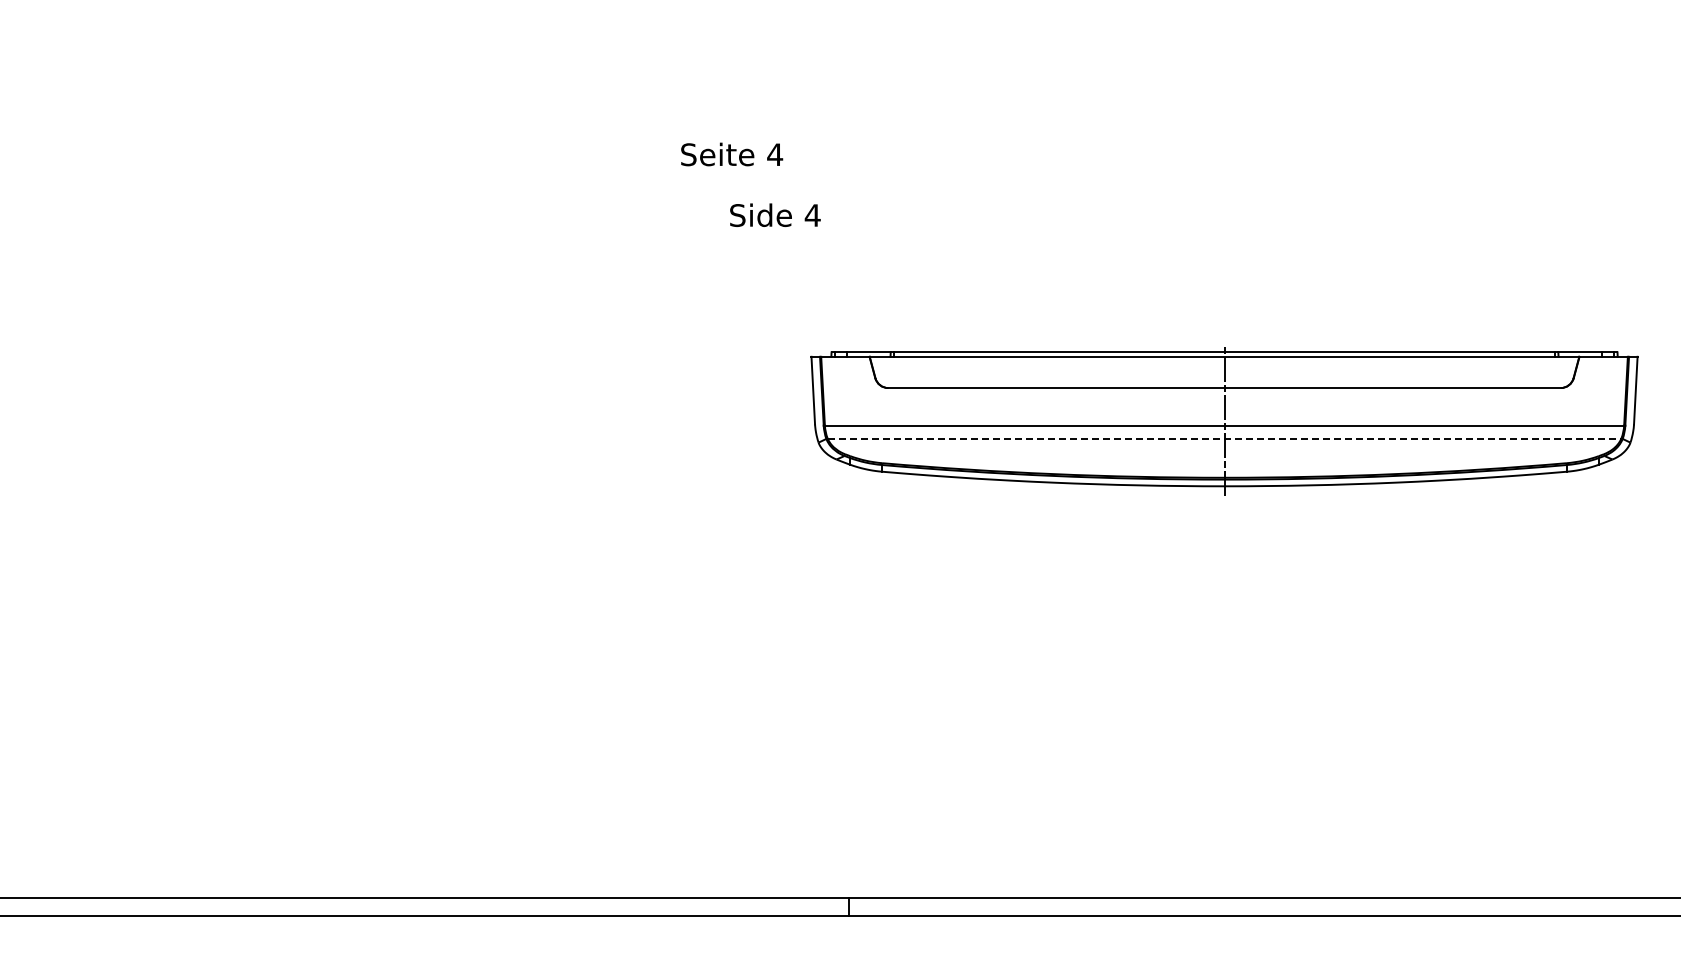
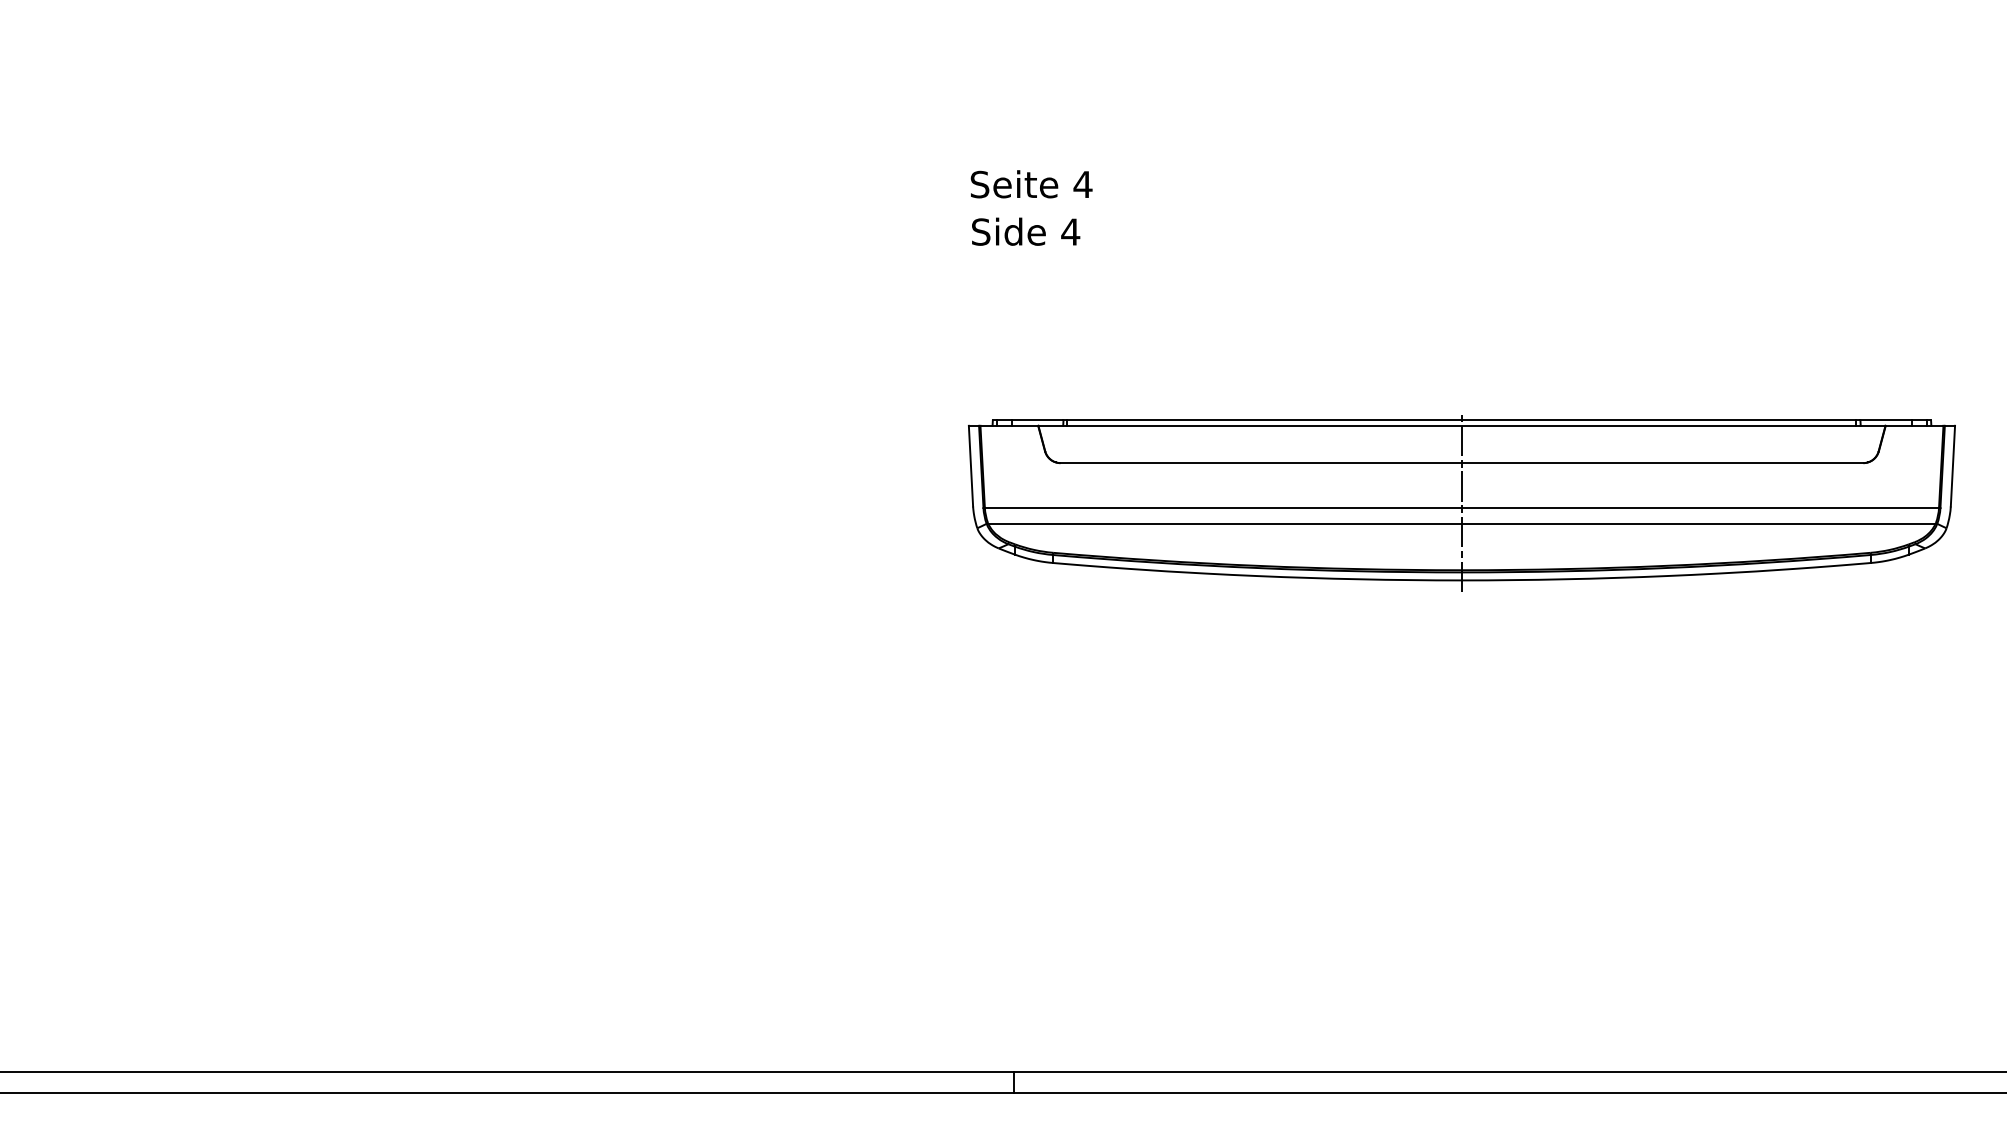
text: (732, 154) -> (1032, 184), moved
text: (775, 214) -> (1026, 230), moved
line: (1224, 438) -> (1461, 523), dashed -> solid

